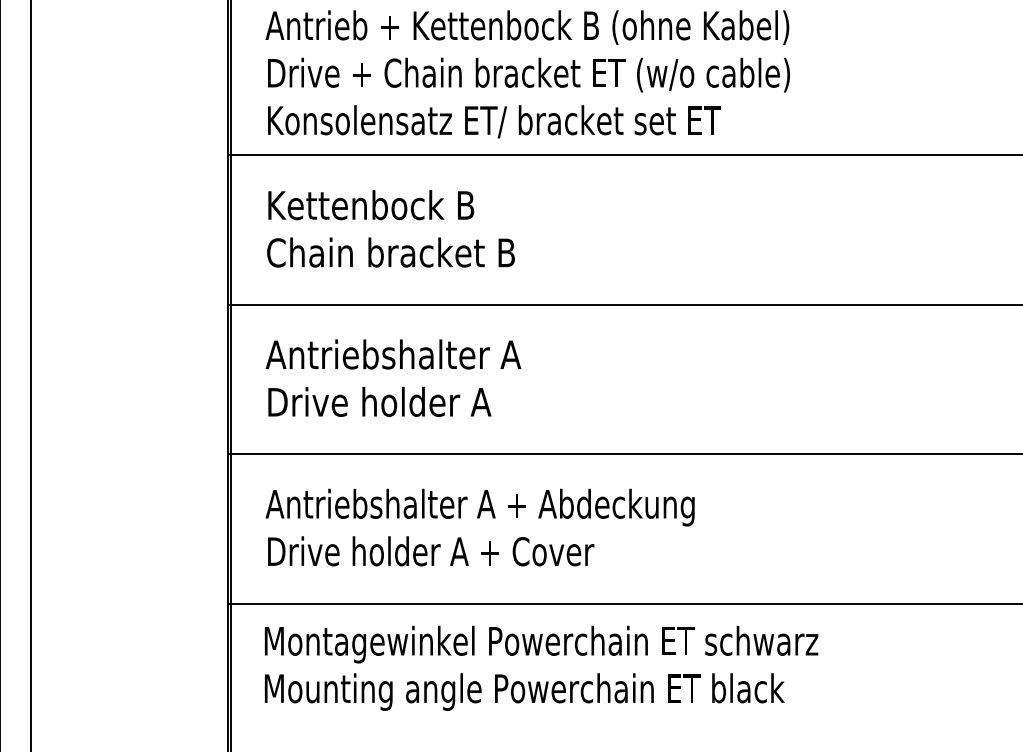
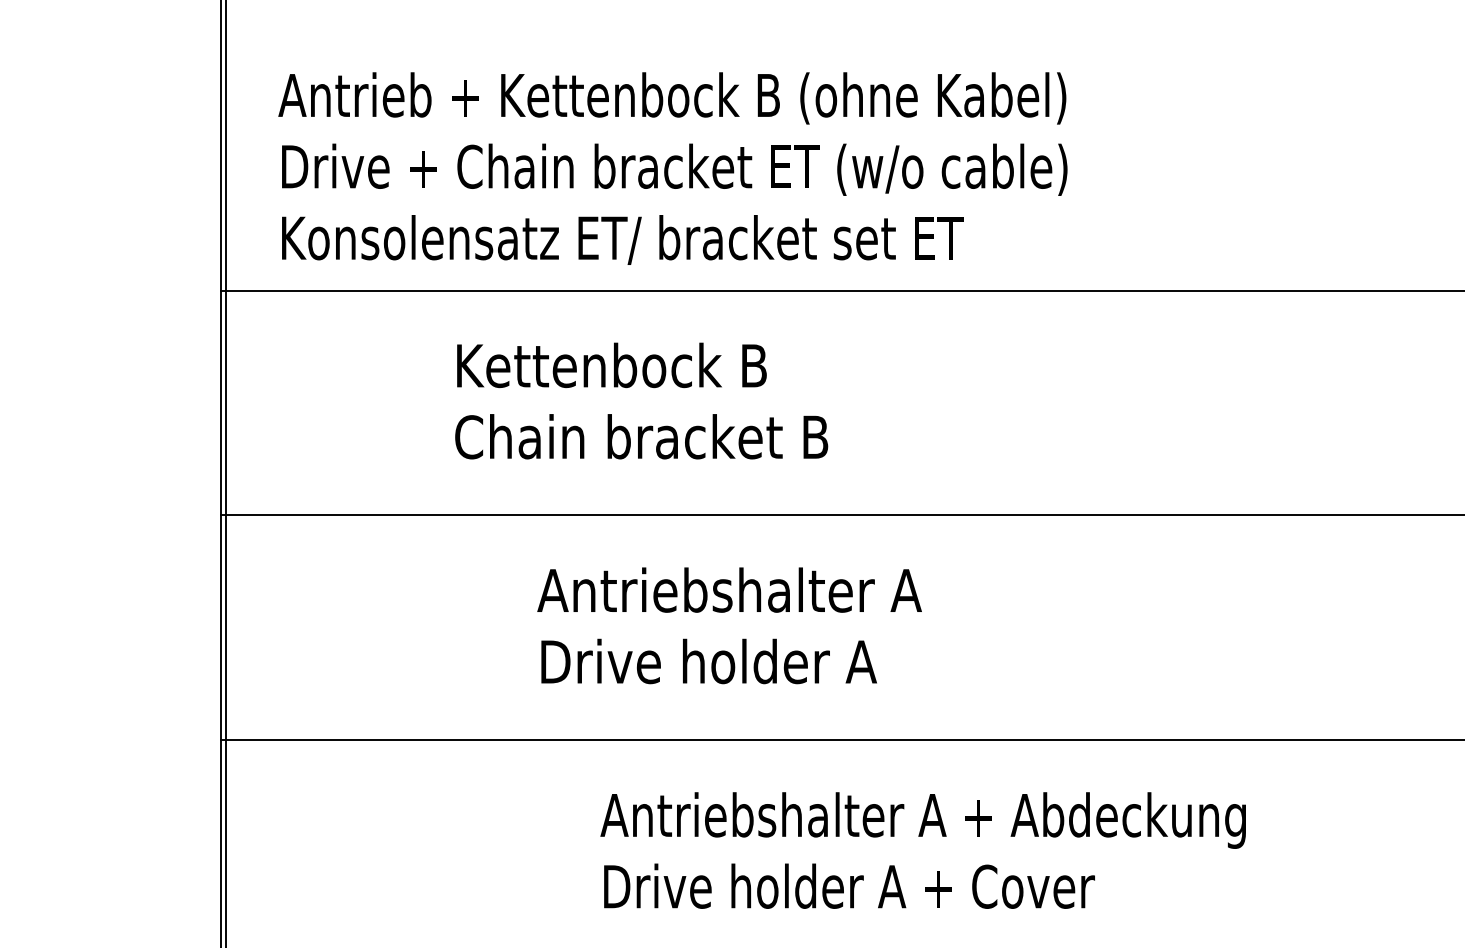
text: (390, 228) -> (640, 400), moved
text: (393, 377) -> (729, 624), moved
text: (479, 527) -> (922, 850), moved

